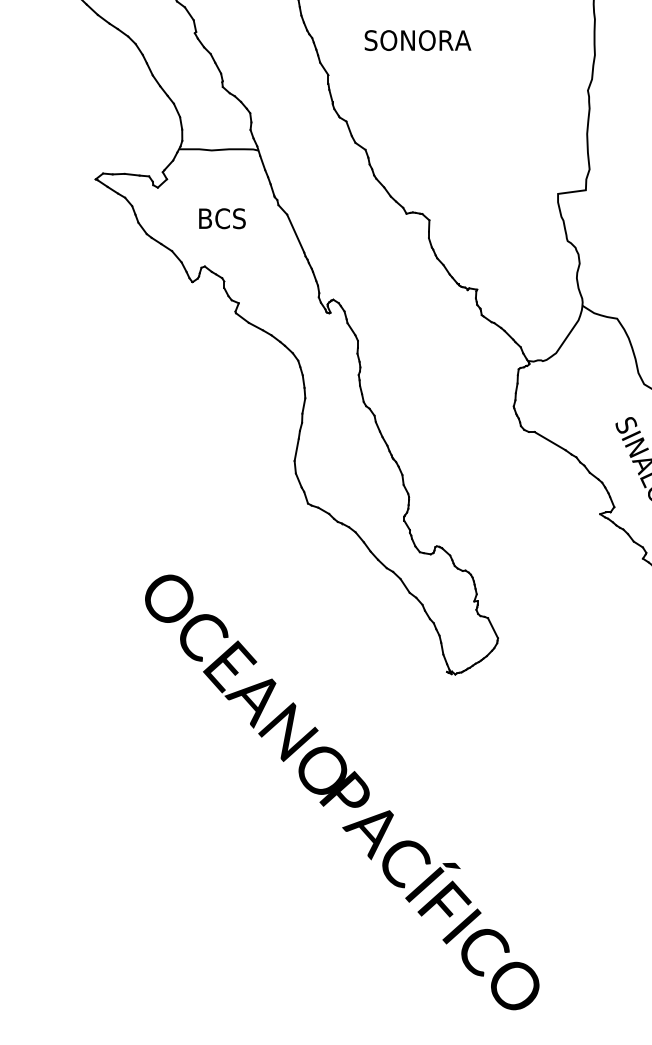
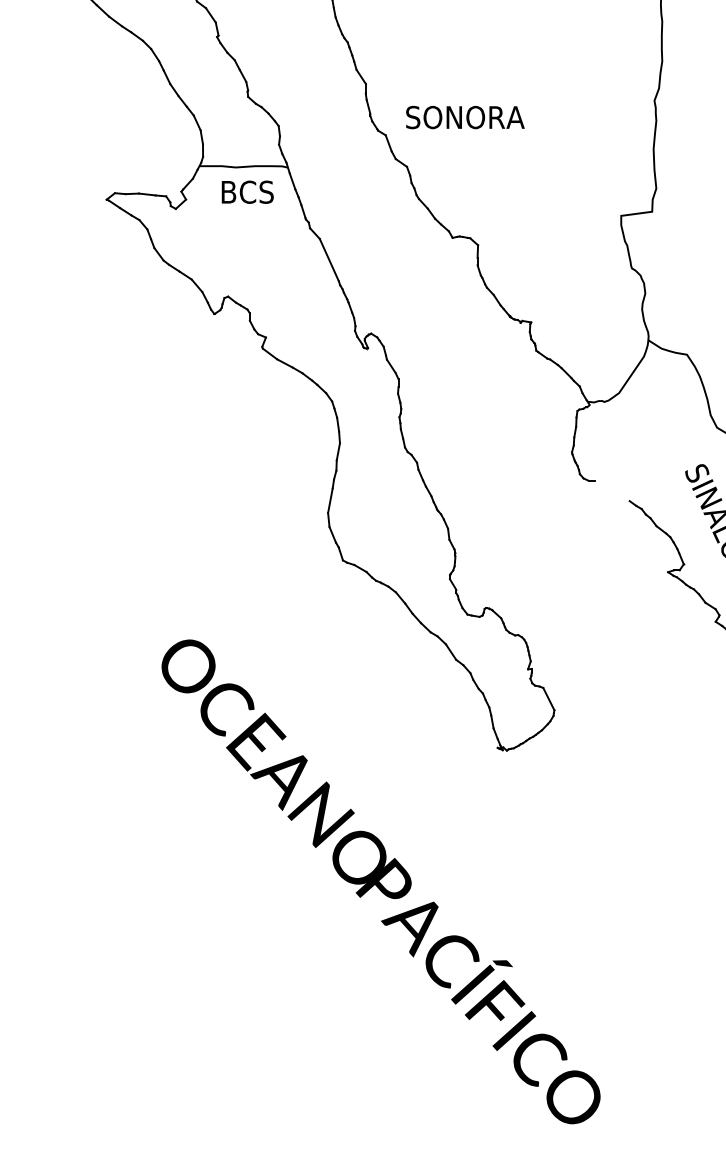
text: (417, 40) -> (464, 117), moved
text: (222, 218) -> (247, 192), moved
line: (549, 441) -> (611, 491), removed

